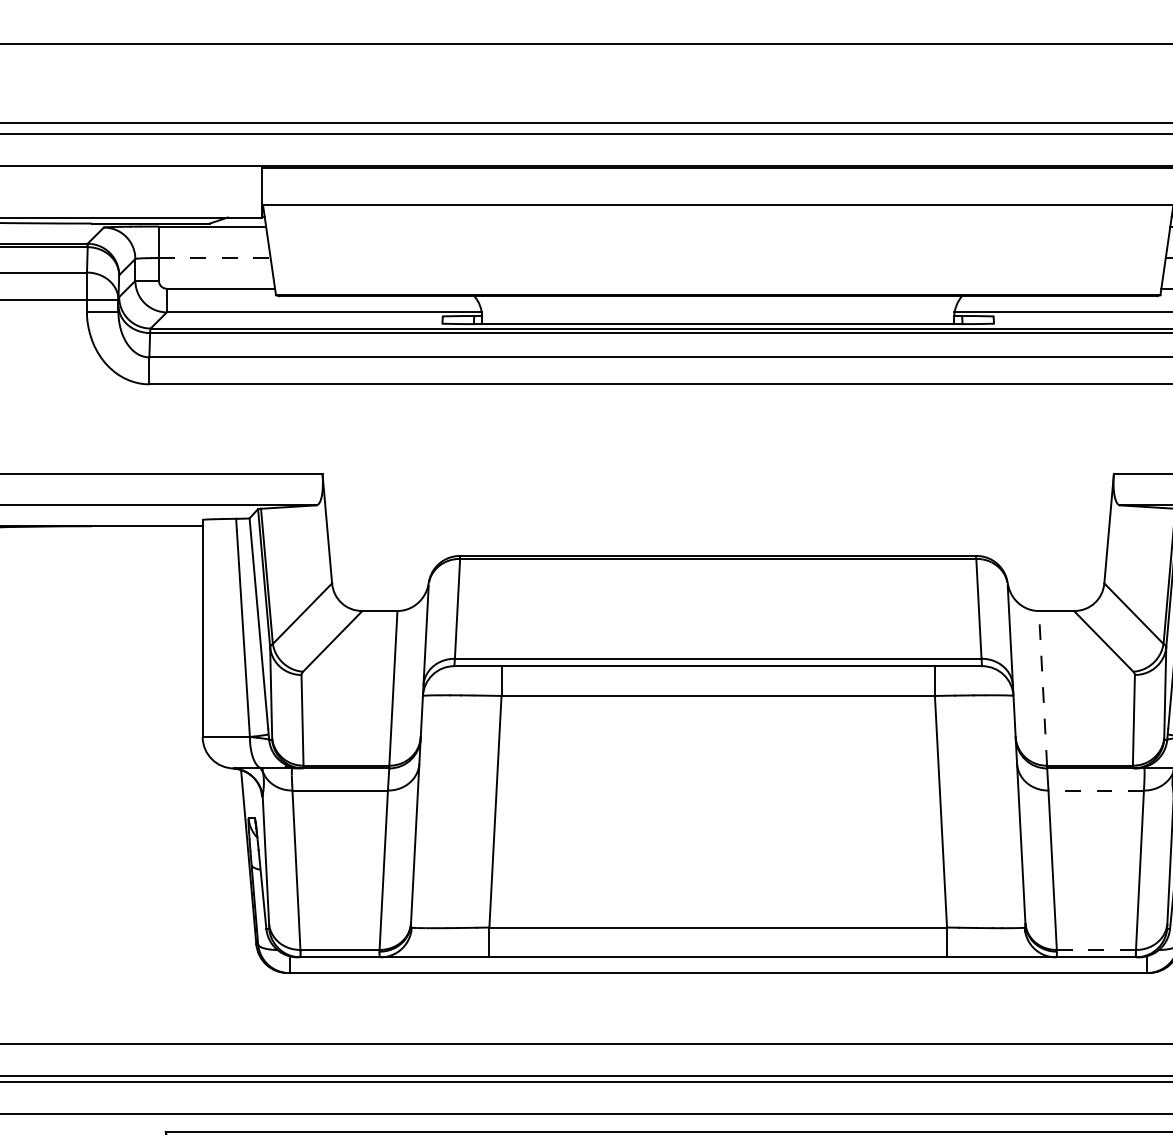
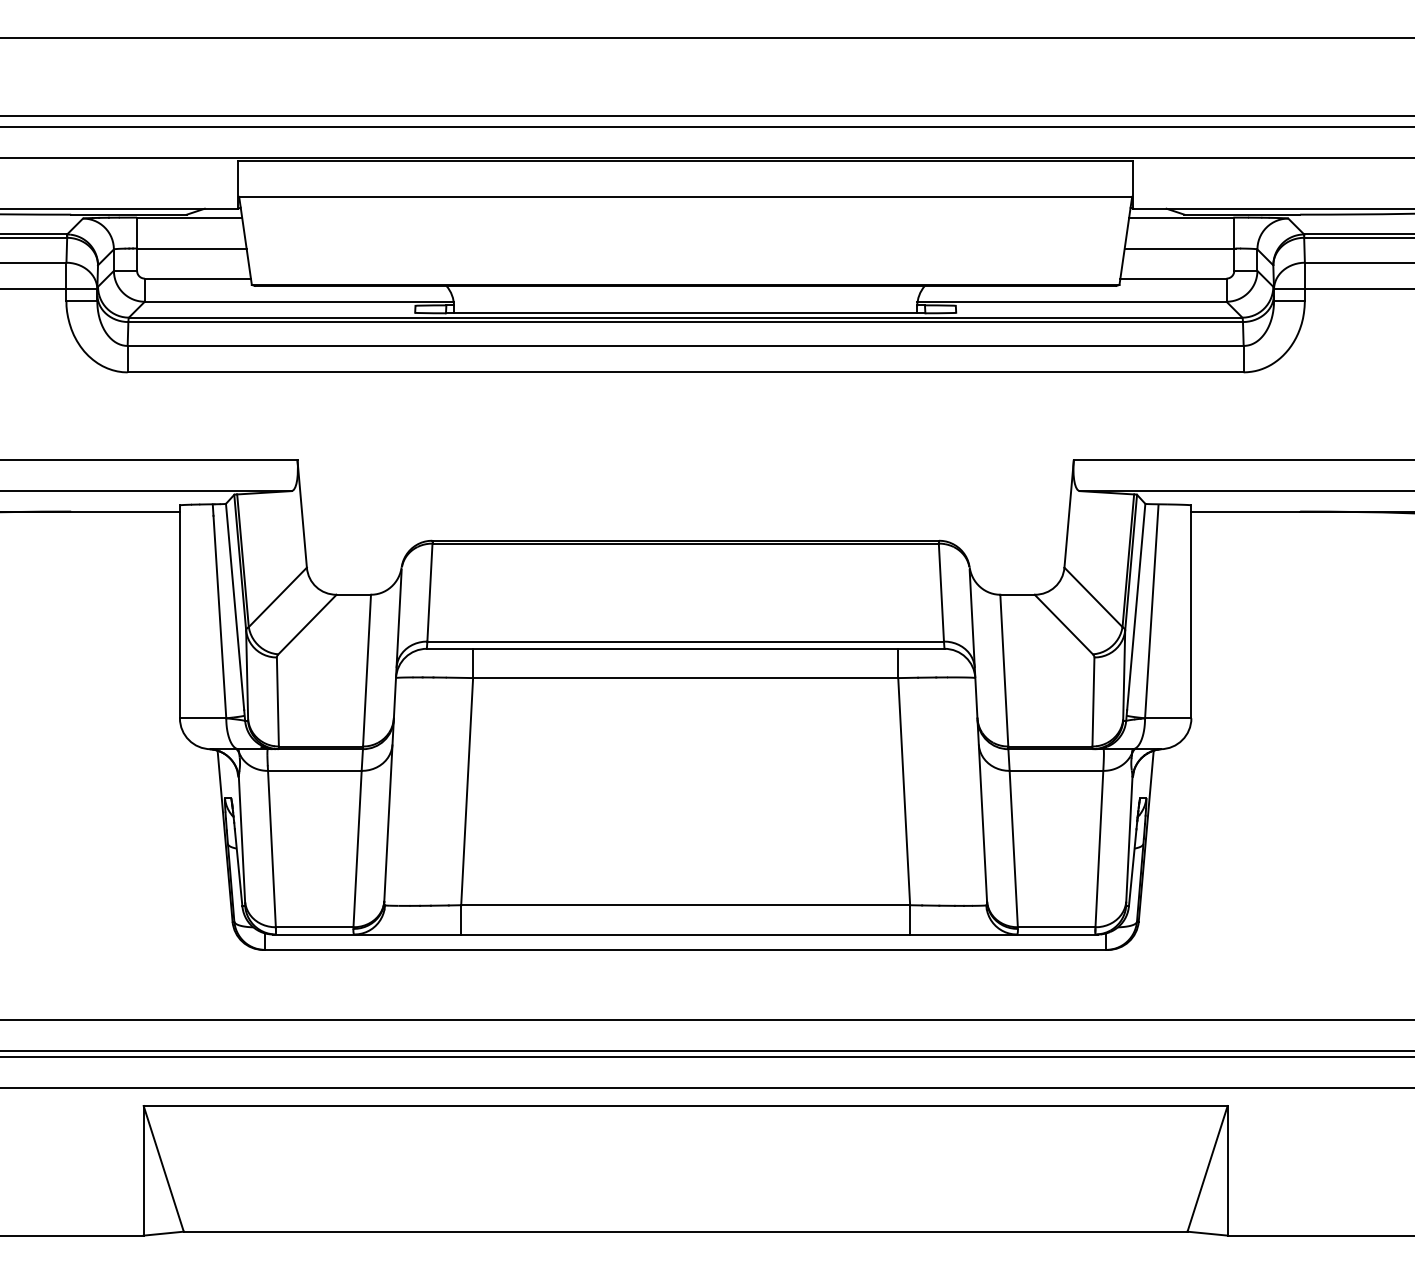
line: (214, 258) -> (191, 248), dashed -> solid
line: (1043, 688) -> (1004, 670), dashed -> solid
line: (1096, 790) -> (1056, 770), dashed -> solid
line: (1096, 950) -> (1056, 927), dashed -> solid

